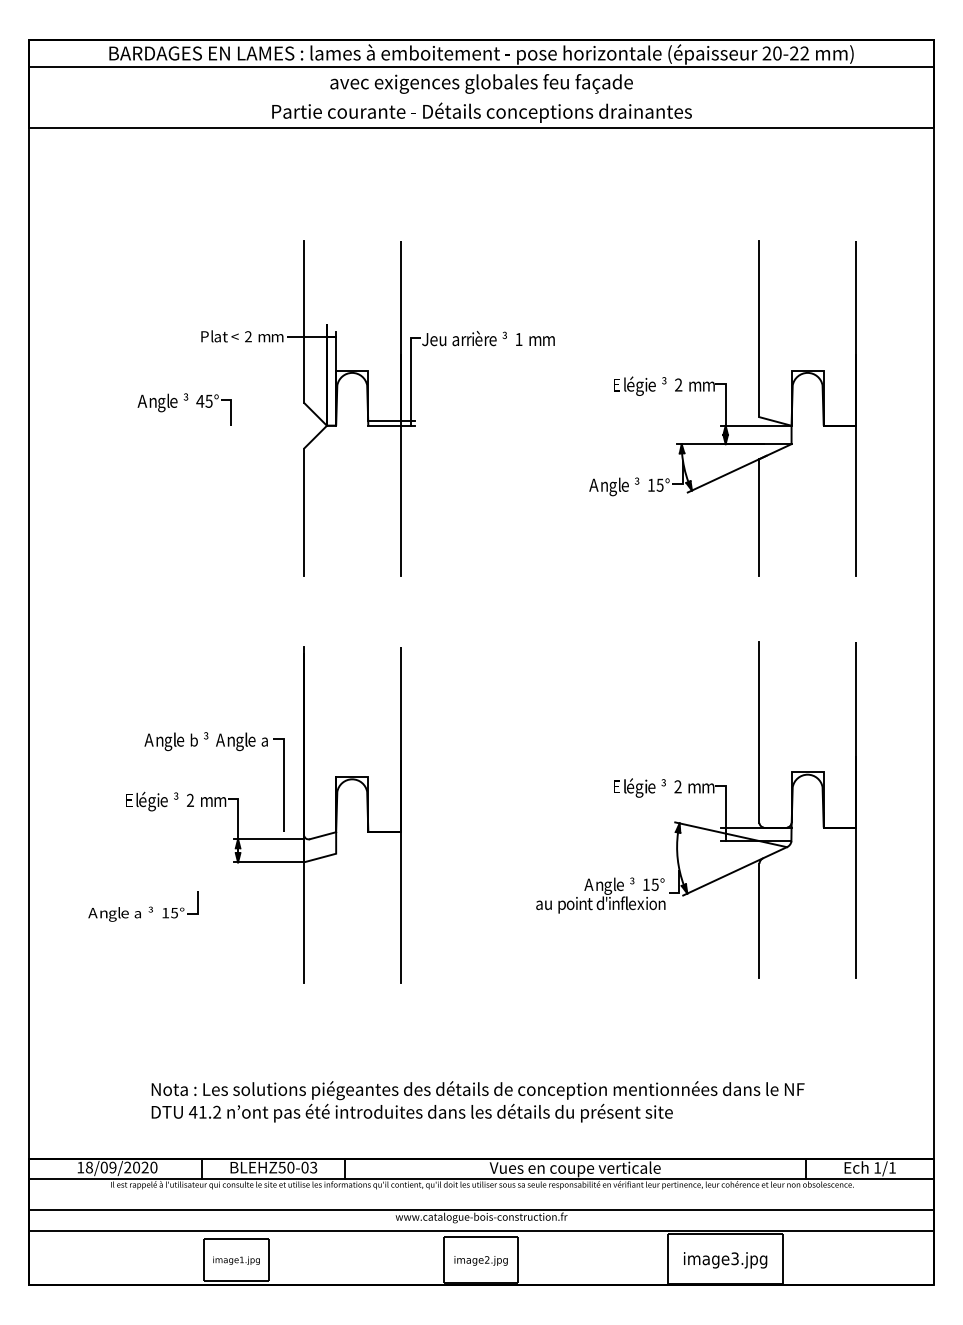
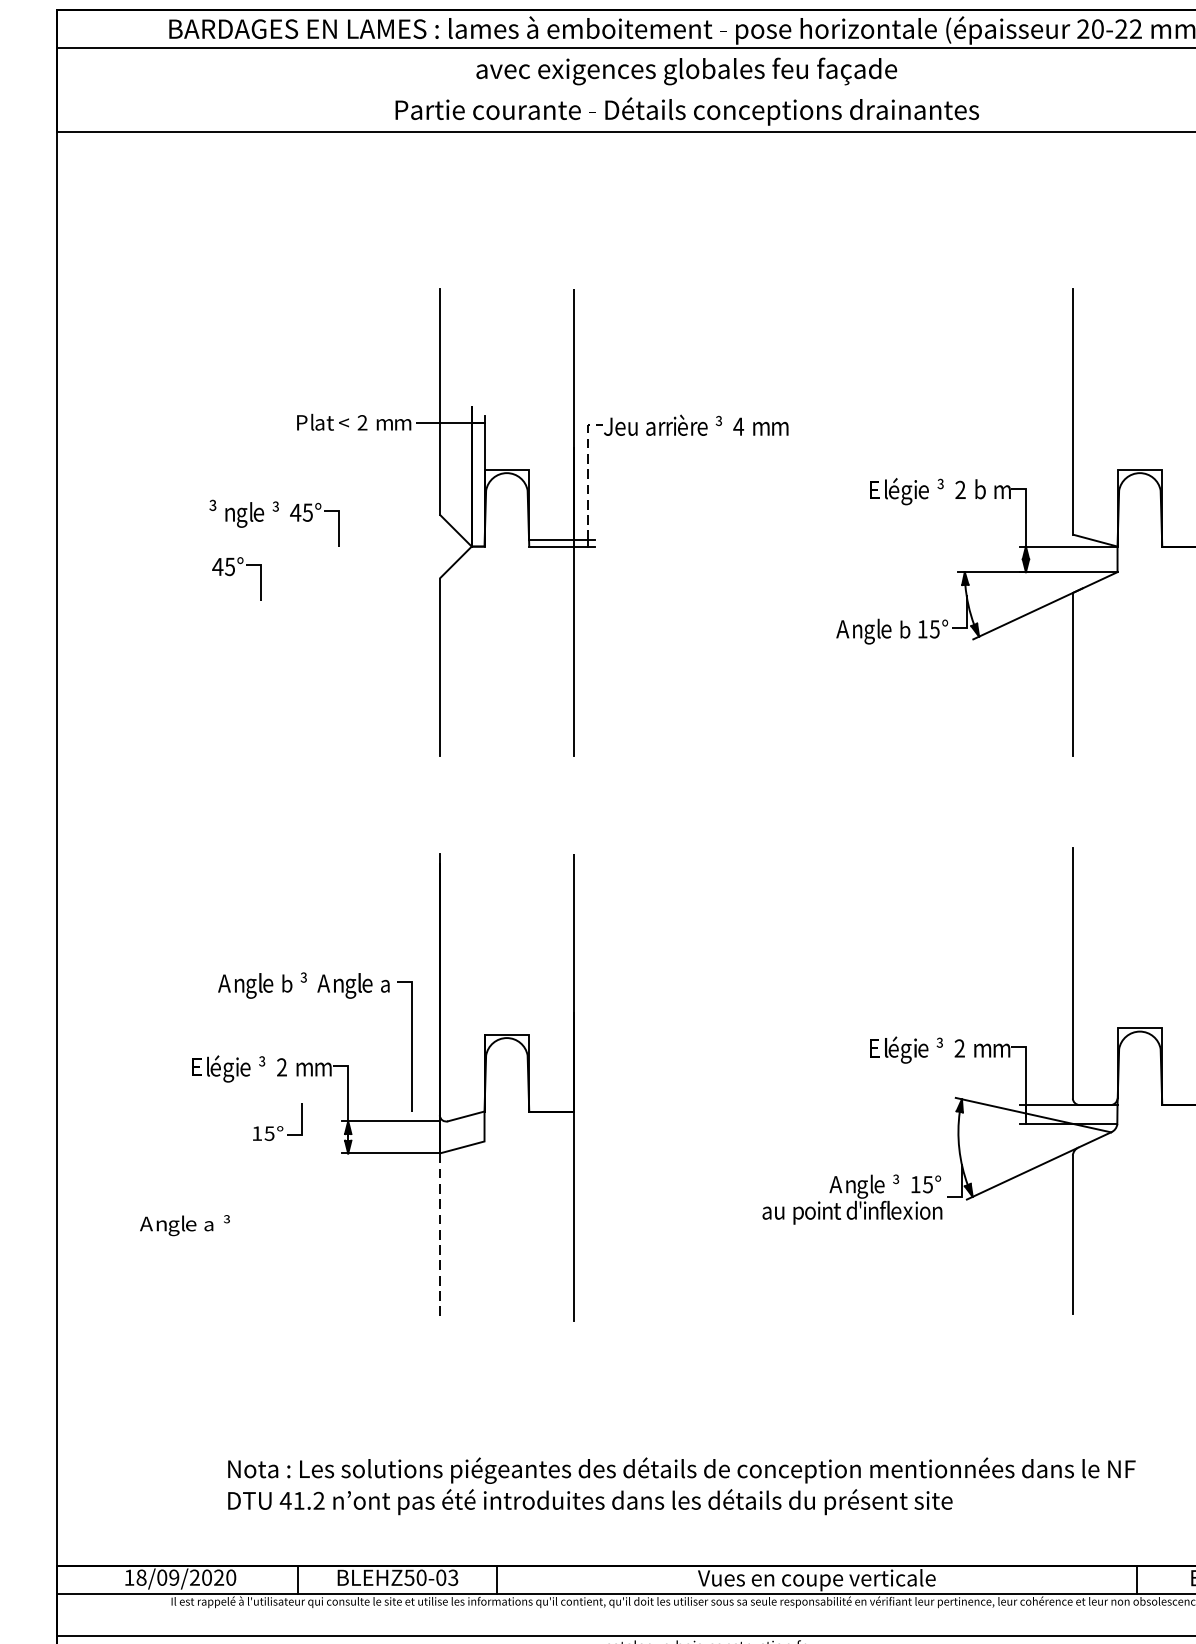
text: (518, 339) -> (737, 426), 1 -> 4
line: (410, 373) -> (587, 473), solid -> dashed
text: (695, 384) -> (984, 489), m -> b
text: (142, 399) -> (215, 510), A -> ³
part: (157, 448) -> (236, 578), added
text: (638, 484) -> (904, 628), ³ -> b
part: (180, 904) -> (277, 1121), moved
line: (303, 923) -> (439, 1238), solid -> dashed

